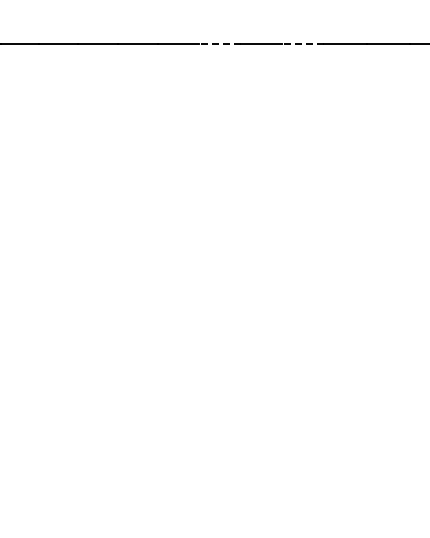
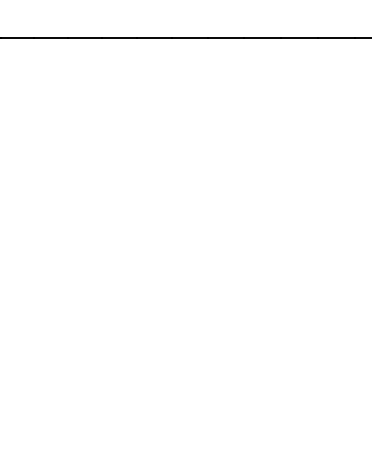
line: (219, 43) -> (189, 37), dashed -> solid
line: (302, 43) -> (261, 37), dashed -> solid

